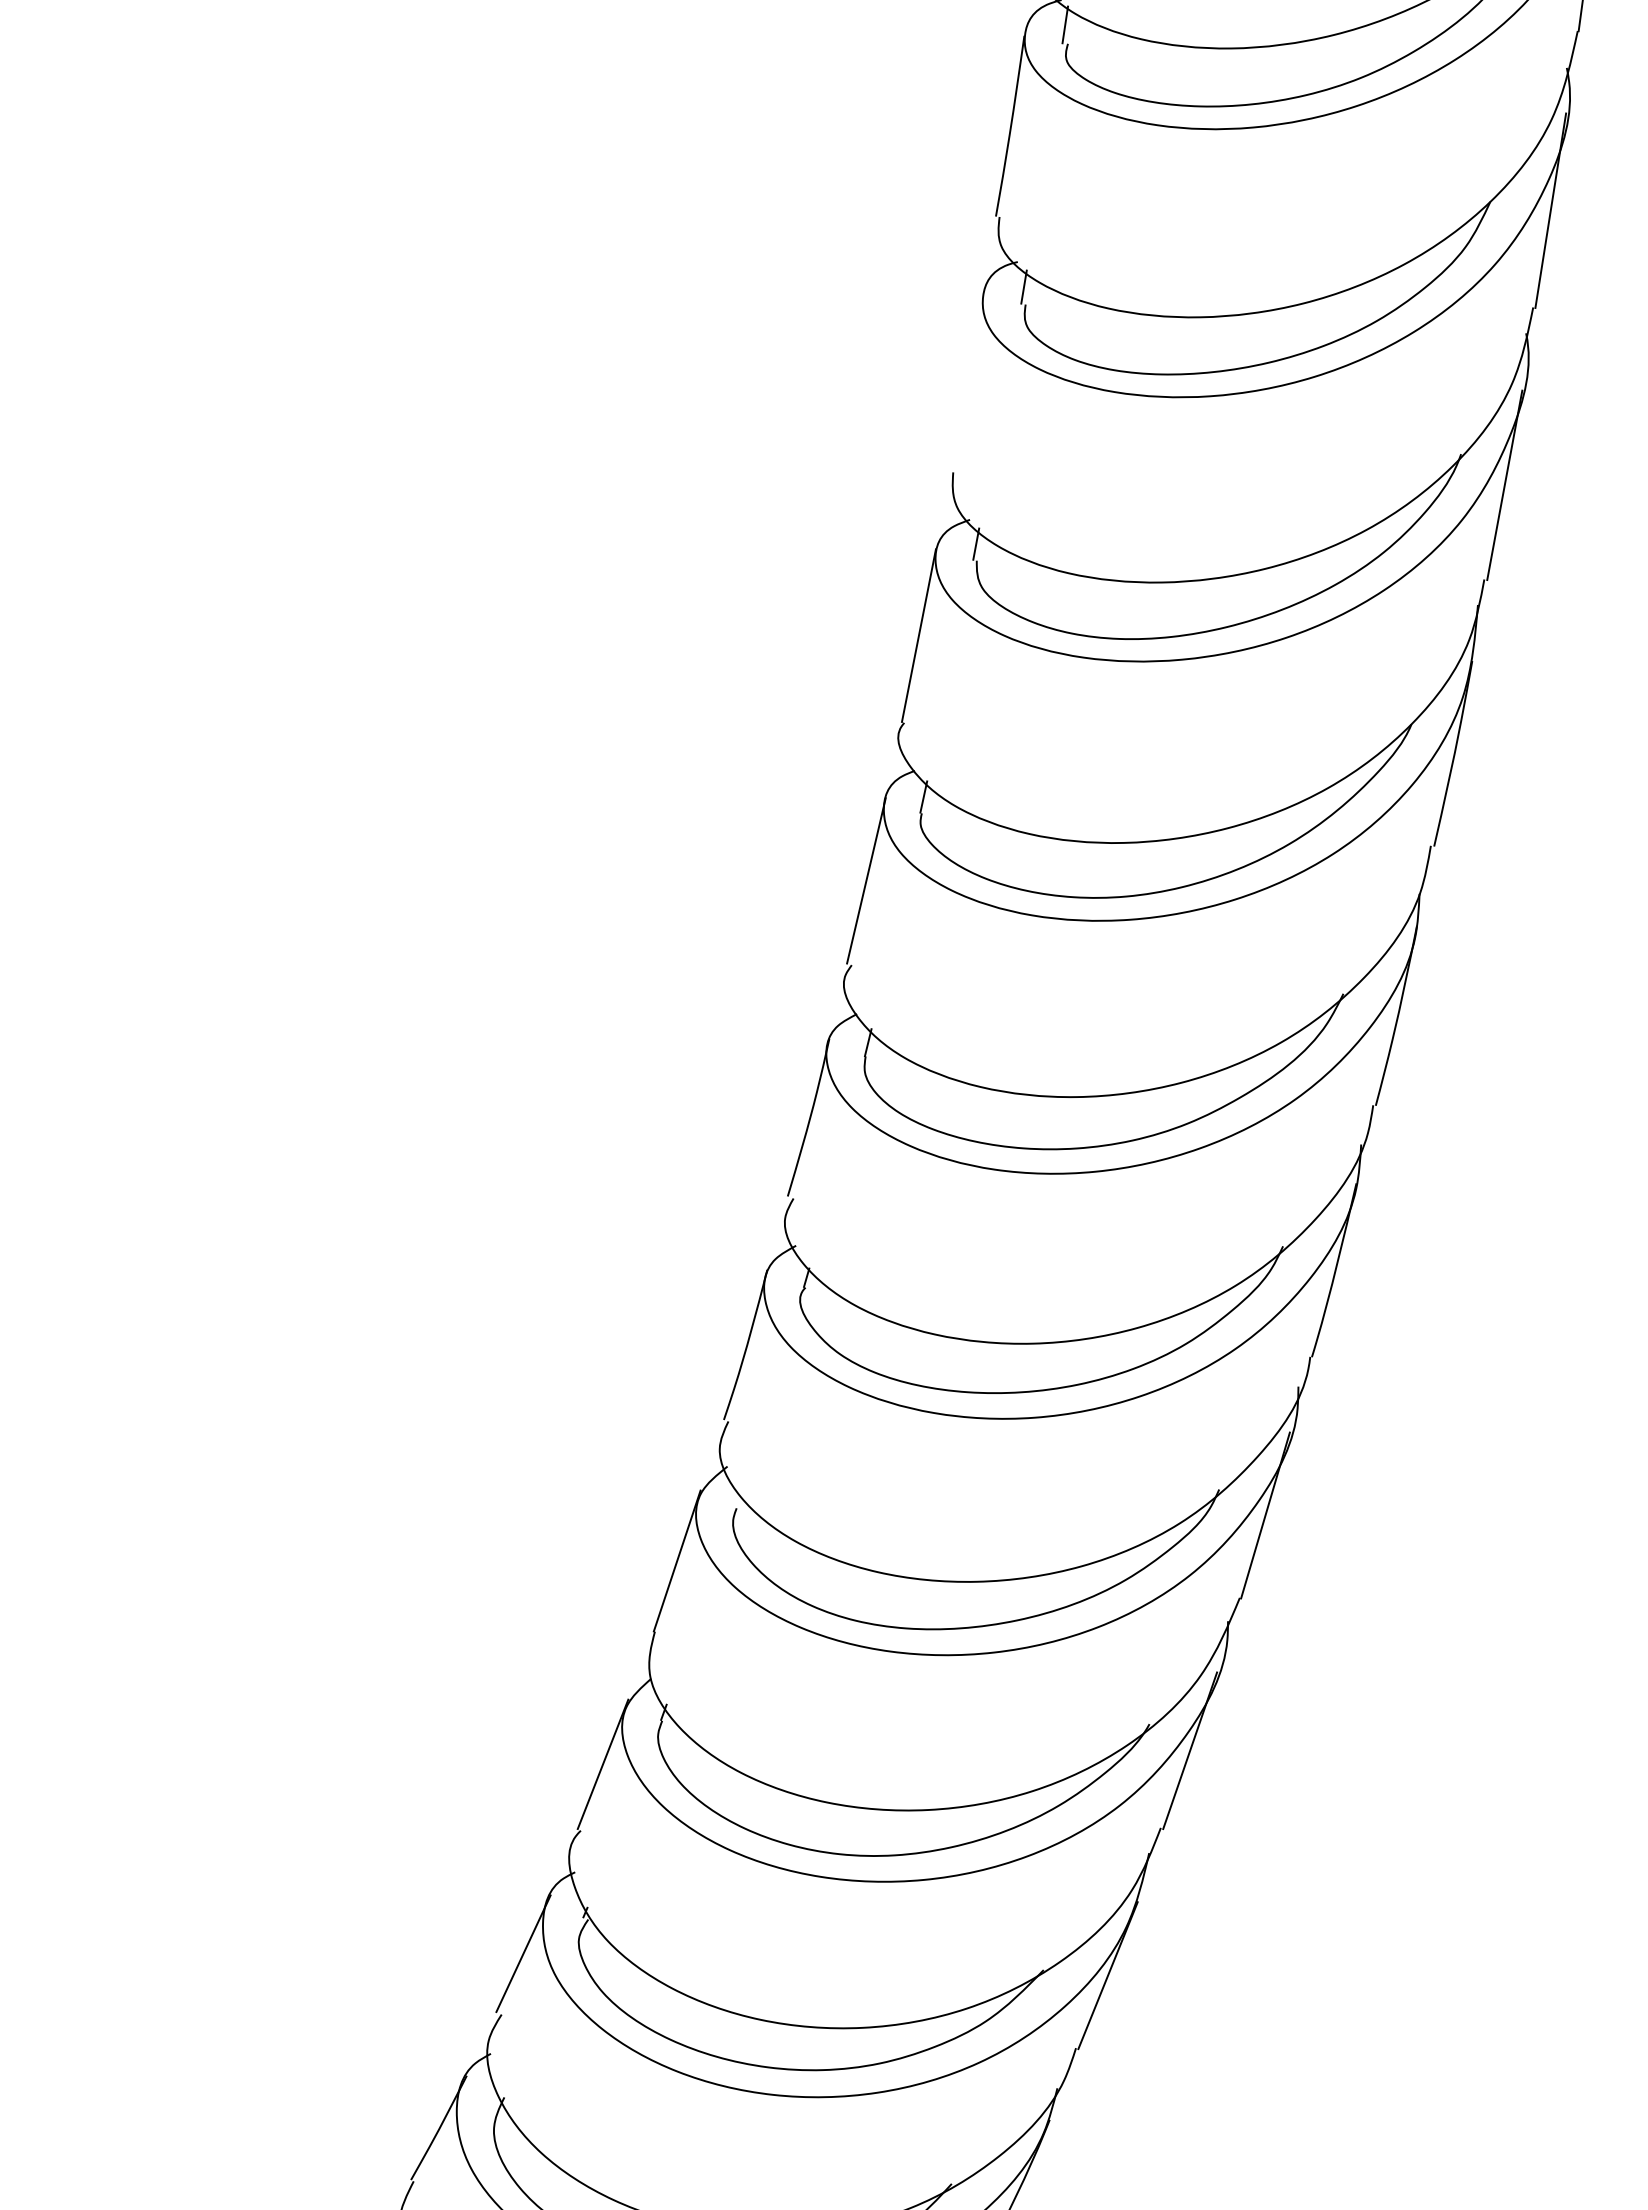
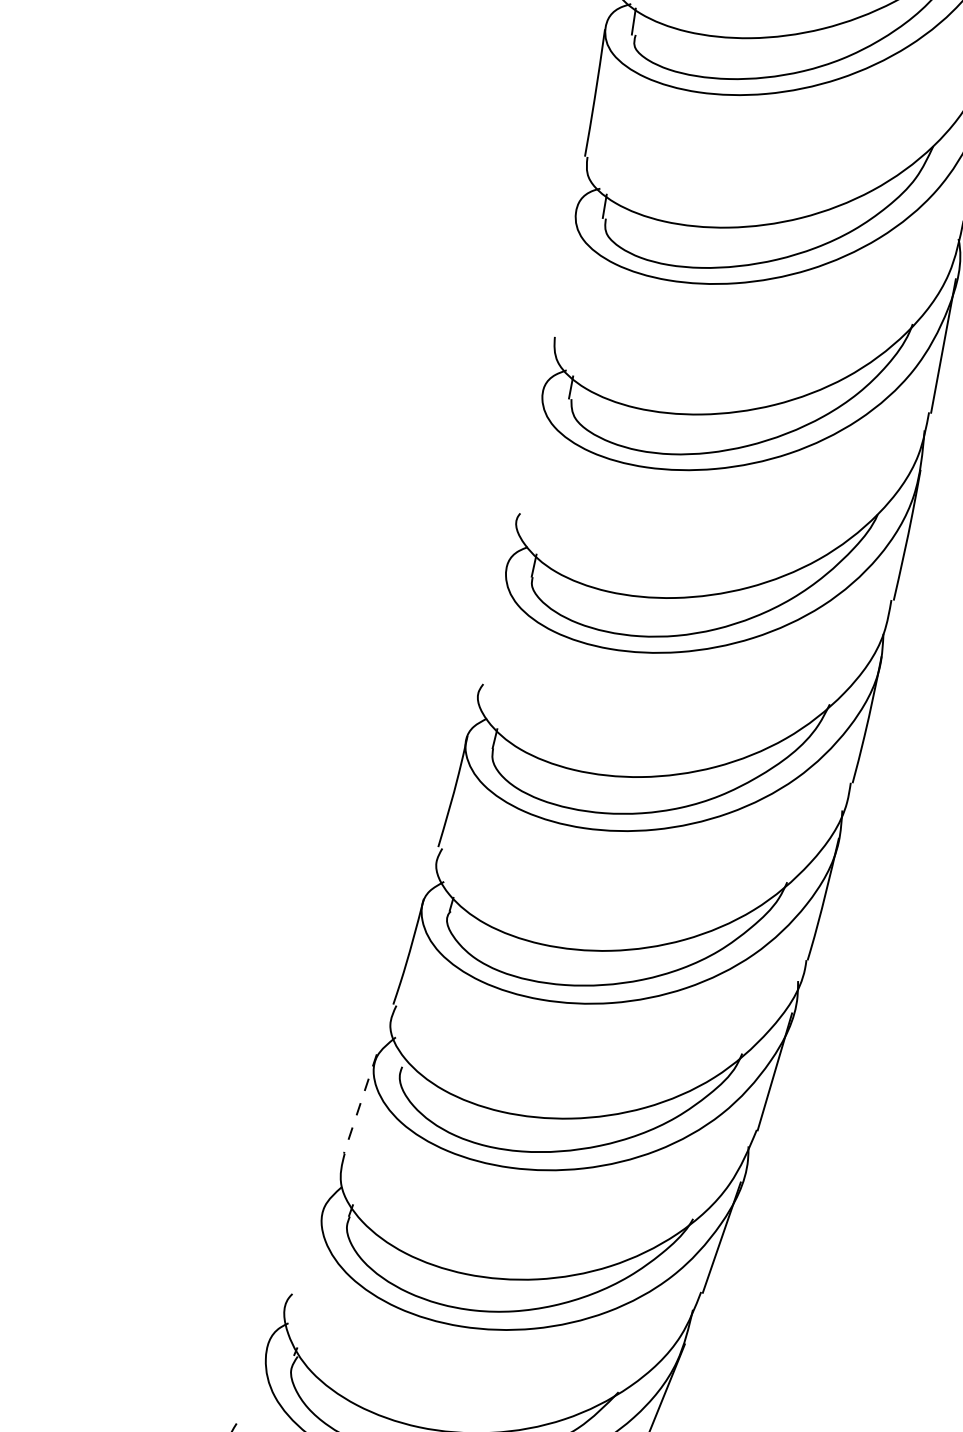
line: (918, 635) -> (530, 451), removed
line: (866, 880) -> (493, 624), removed
line: (677, 1561) -> (360, 1104), solid -> dashed
line: (602, 1764) -> (307, 1247), removed
line: (523, 1953) -> (252, 1380), removed

